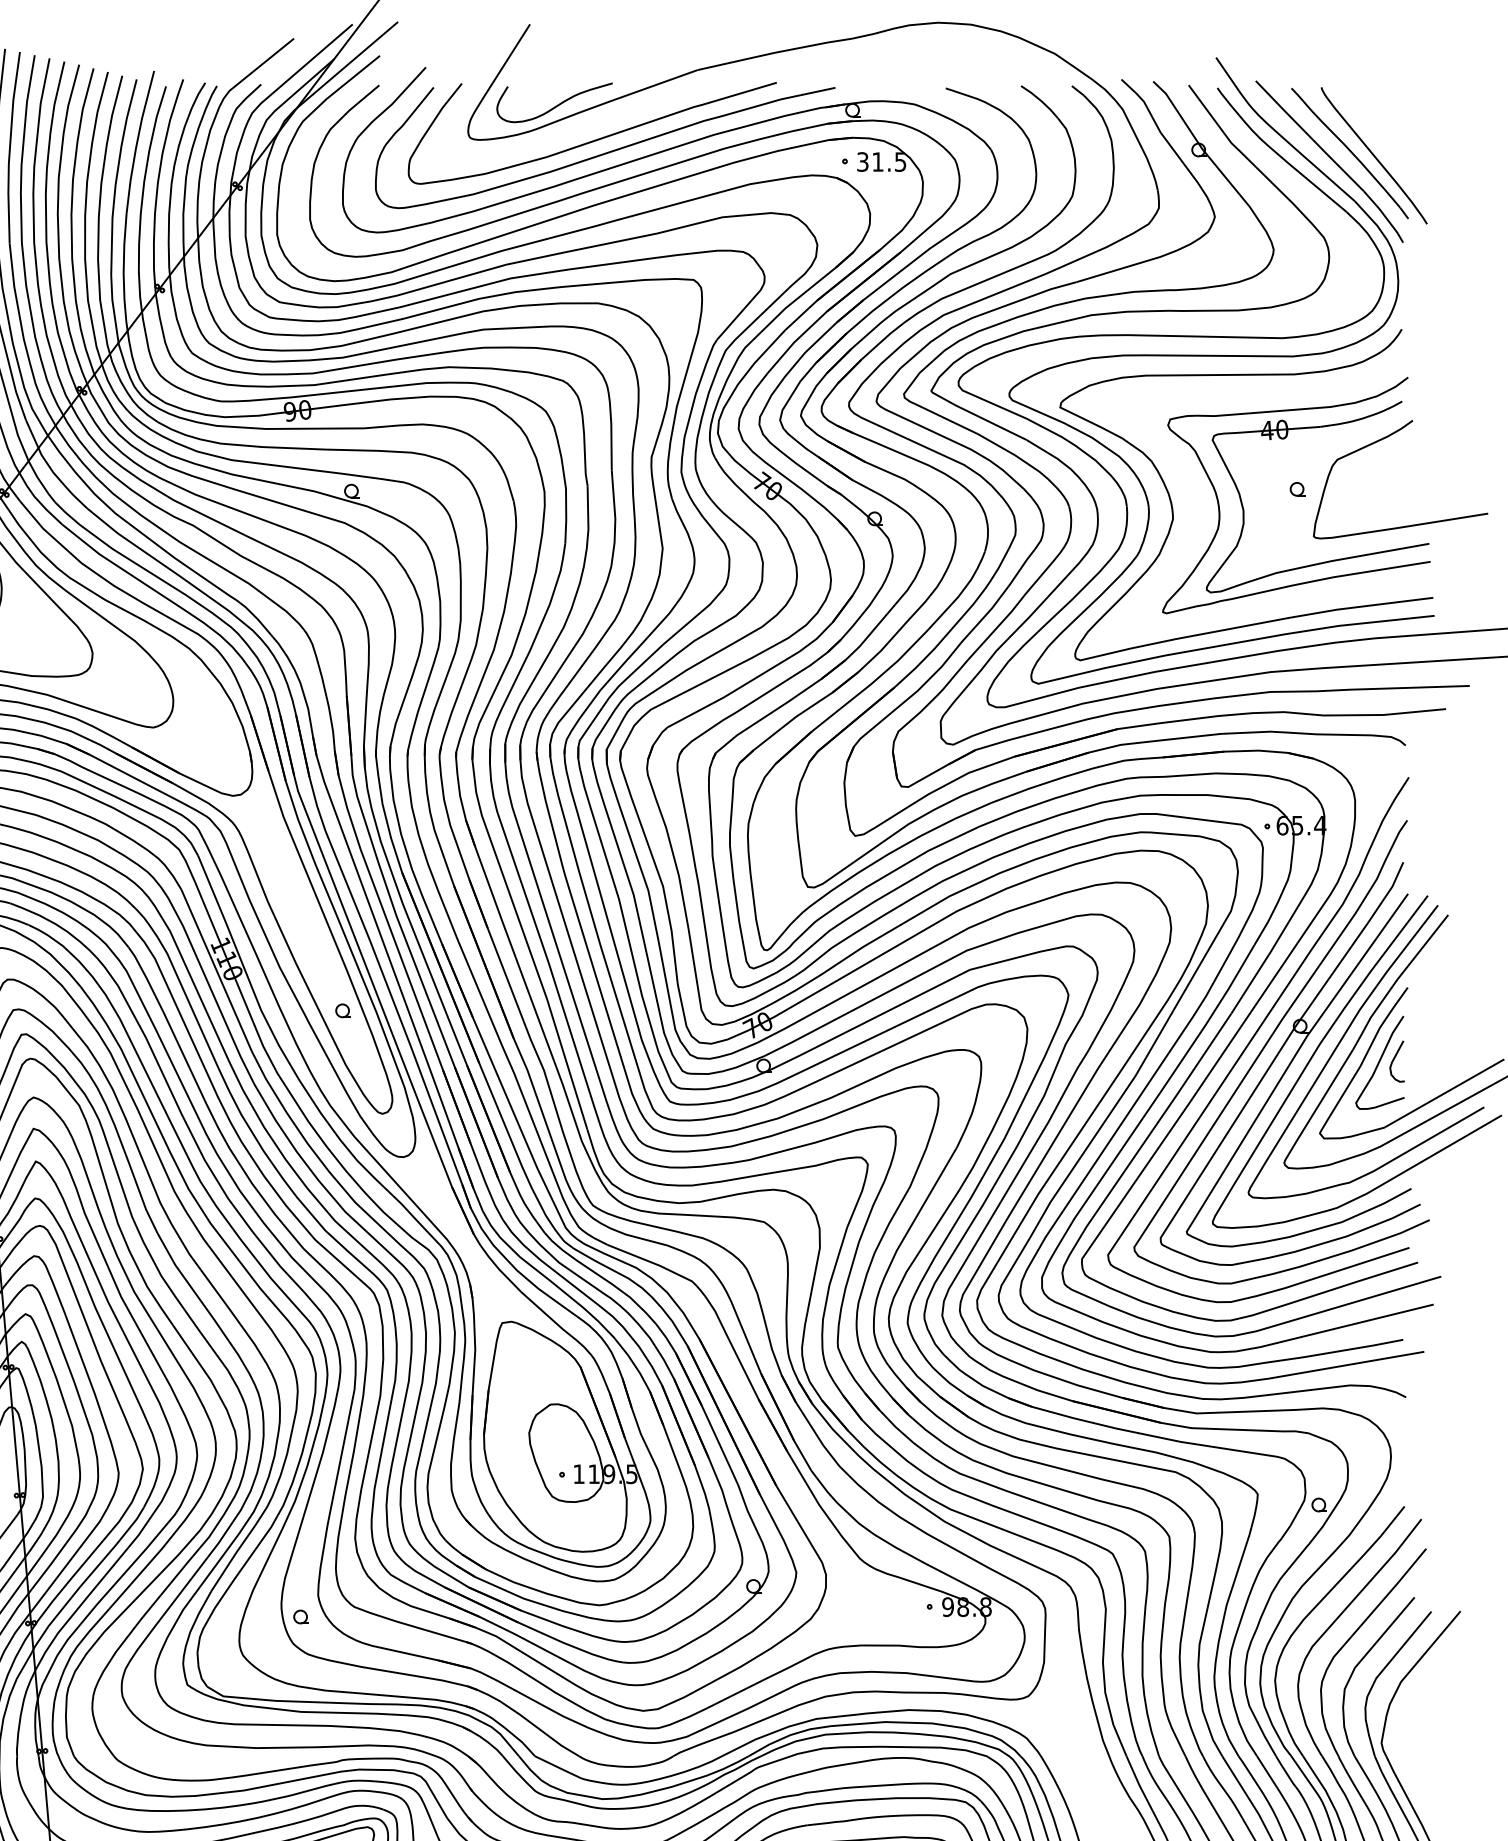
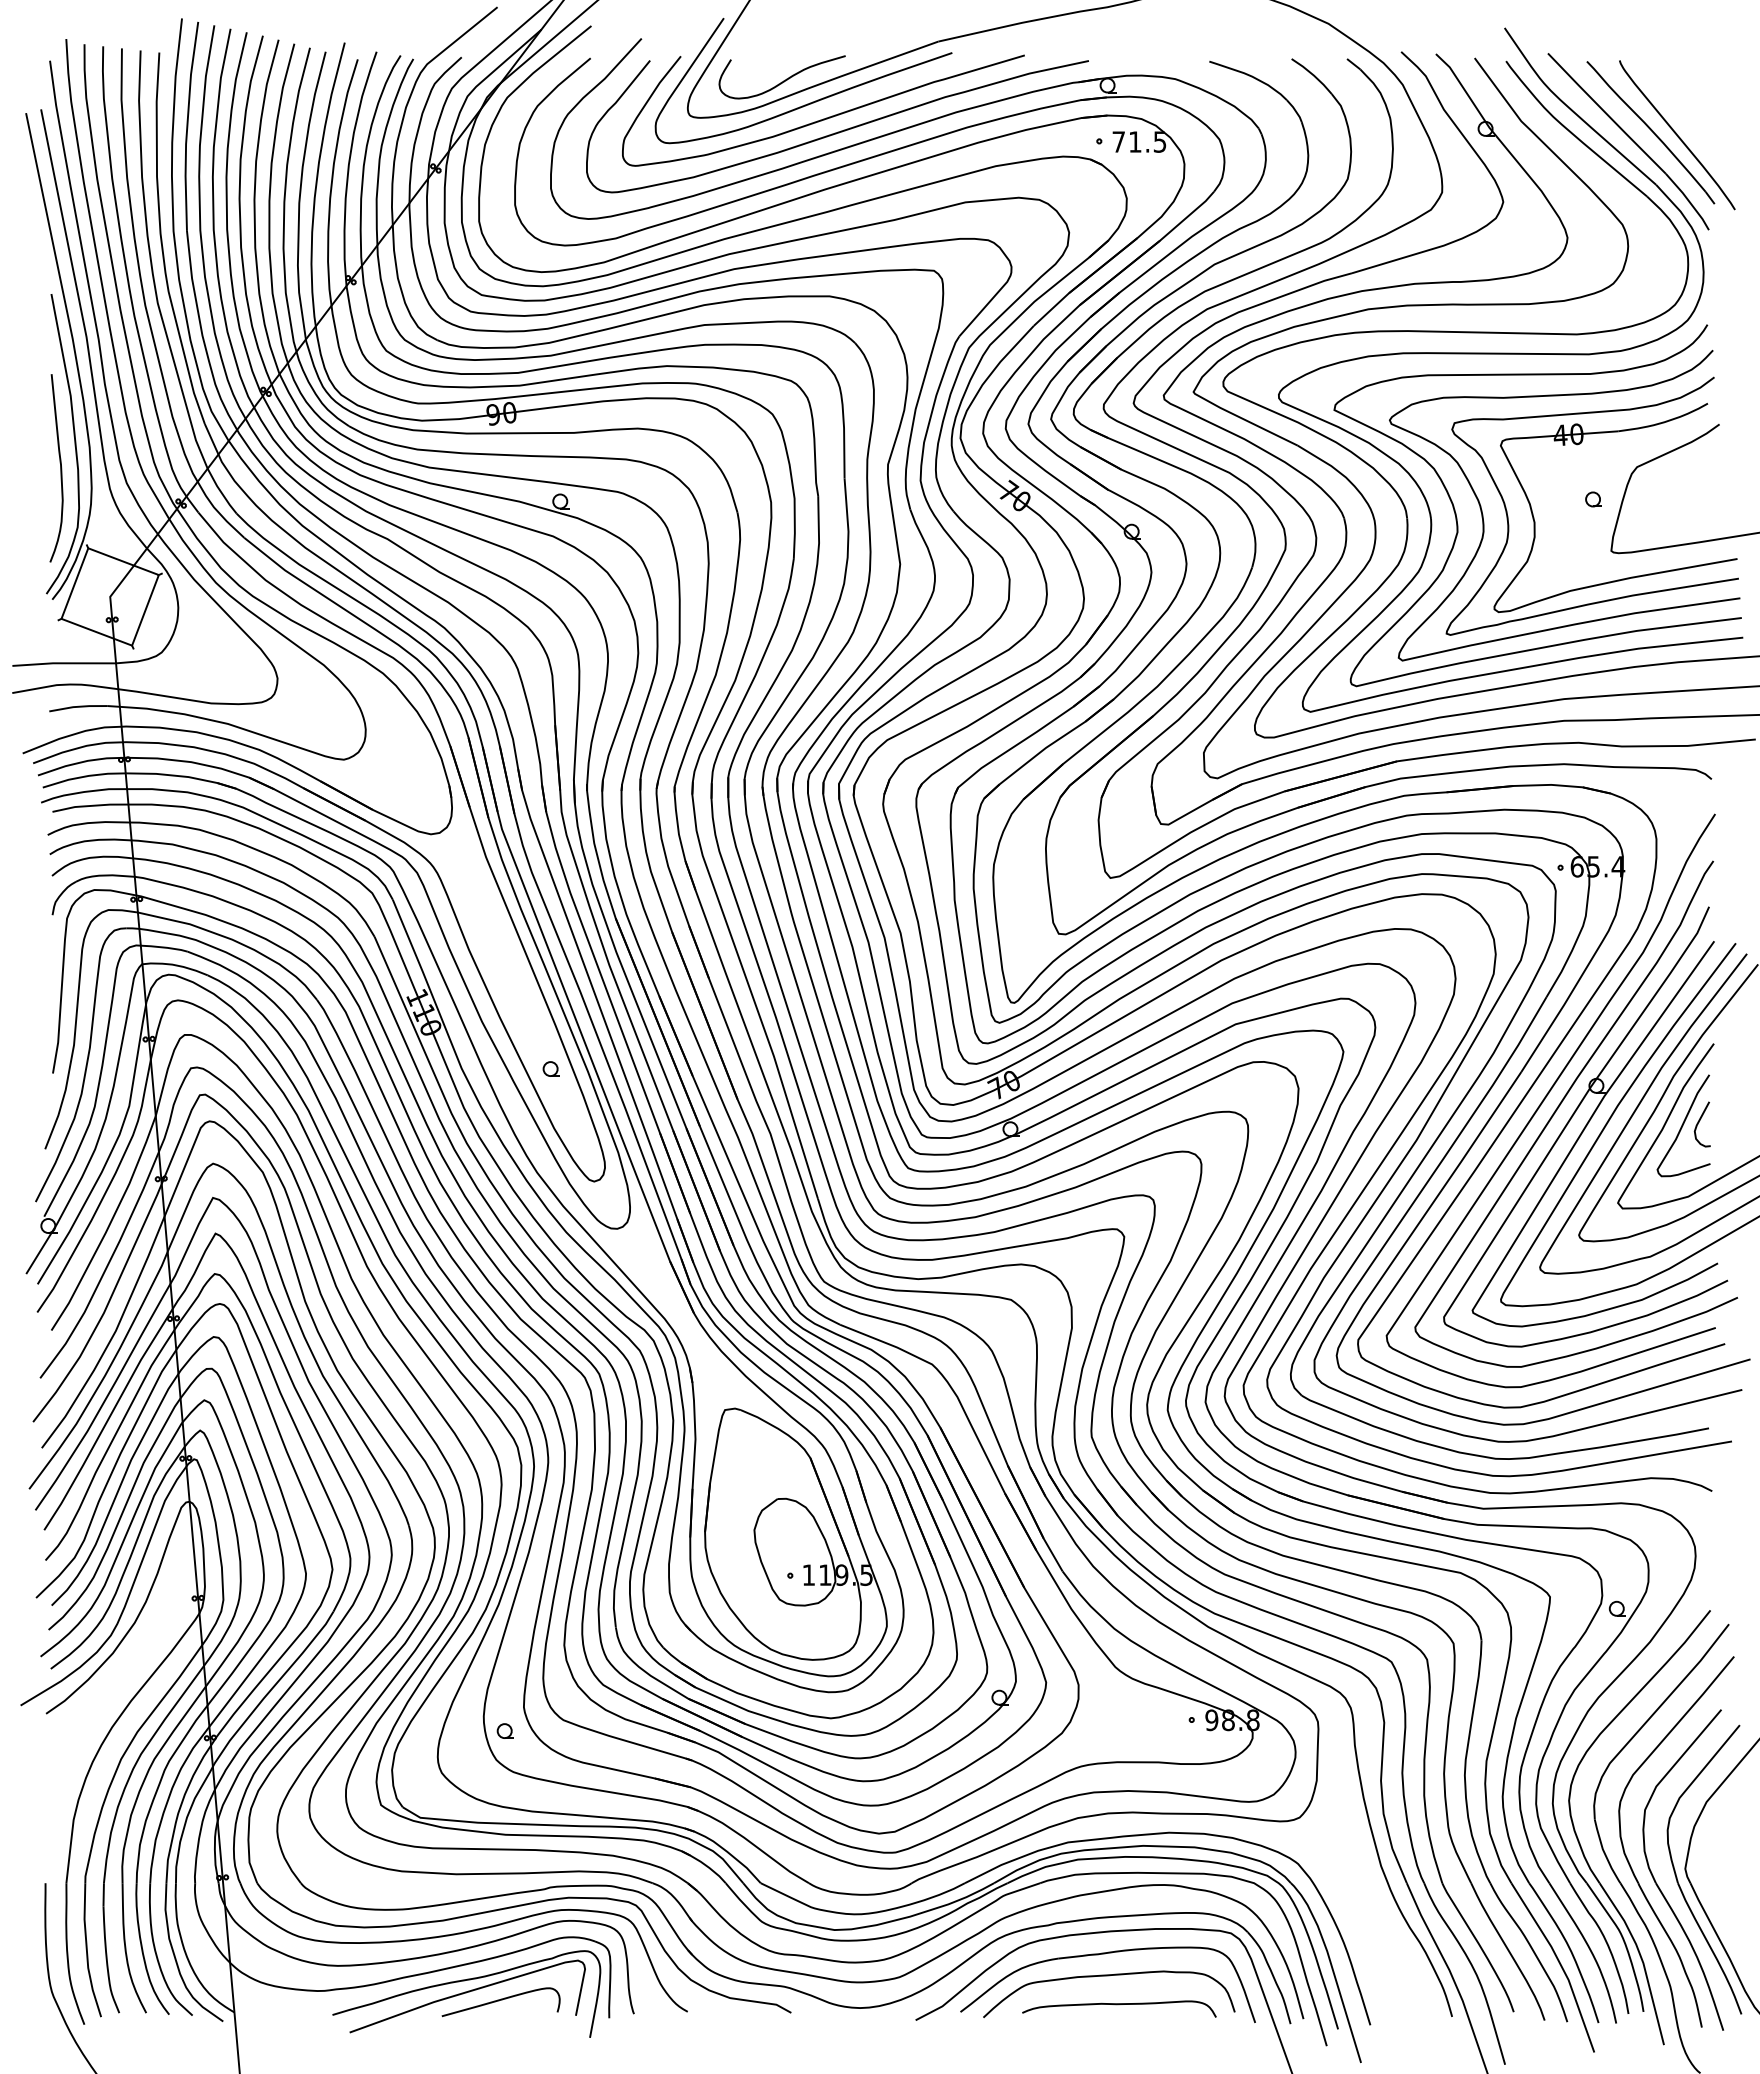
curve: (582, 124) -> (812, 101), added
text: (862, 161) -> (1118, 141), 31.5 -> 71.5
curve: (1196, 503) -> (1483, 514), added

